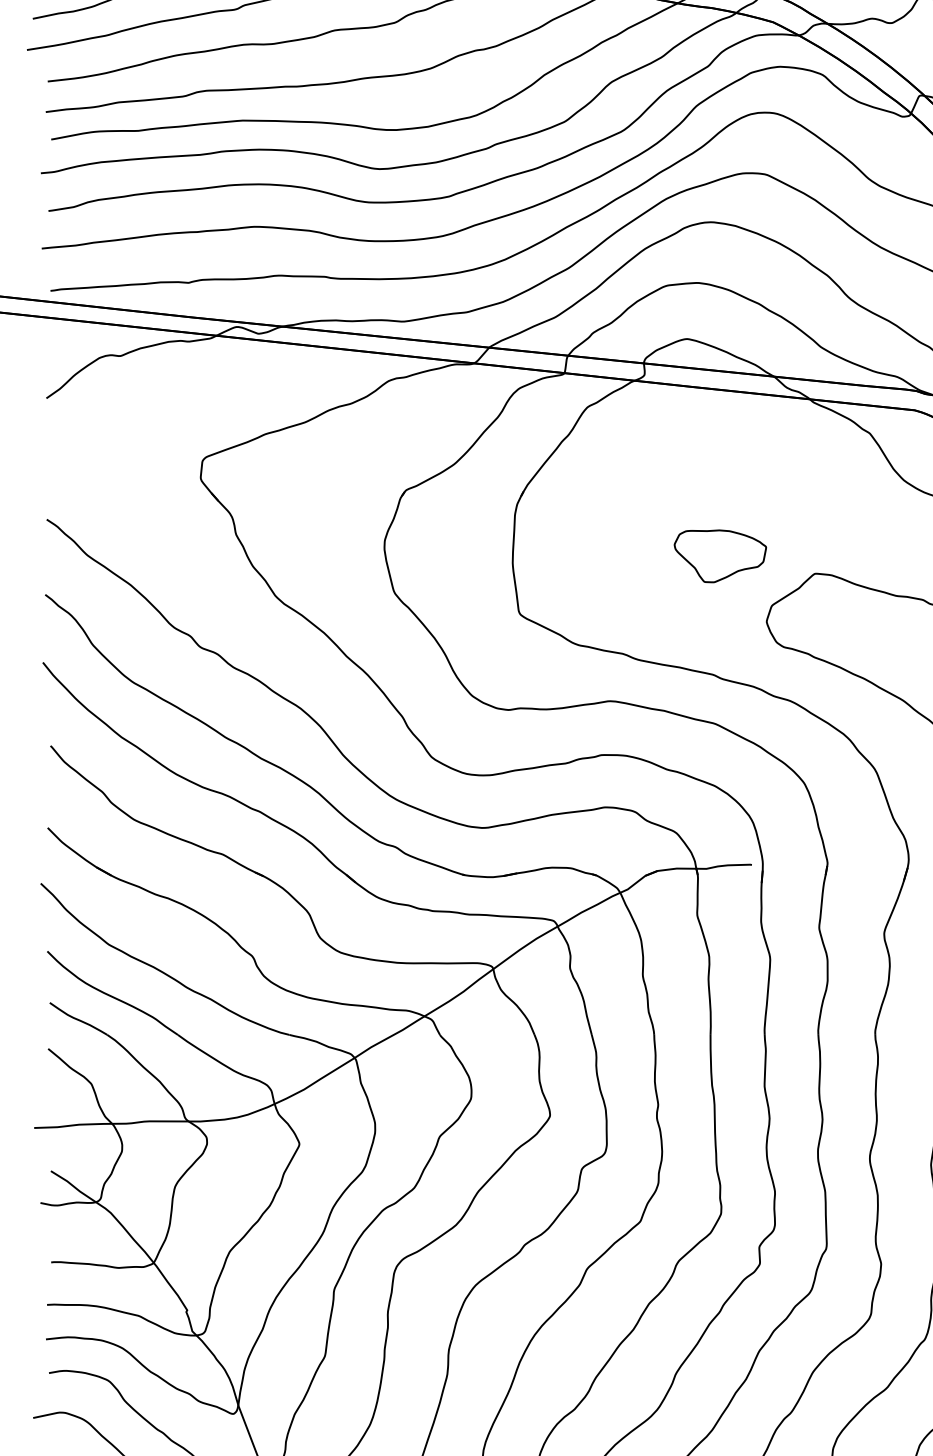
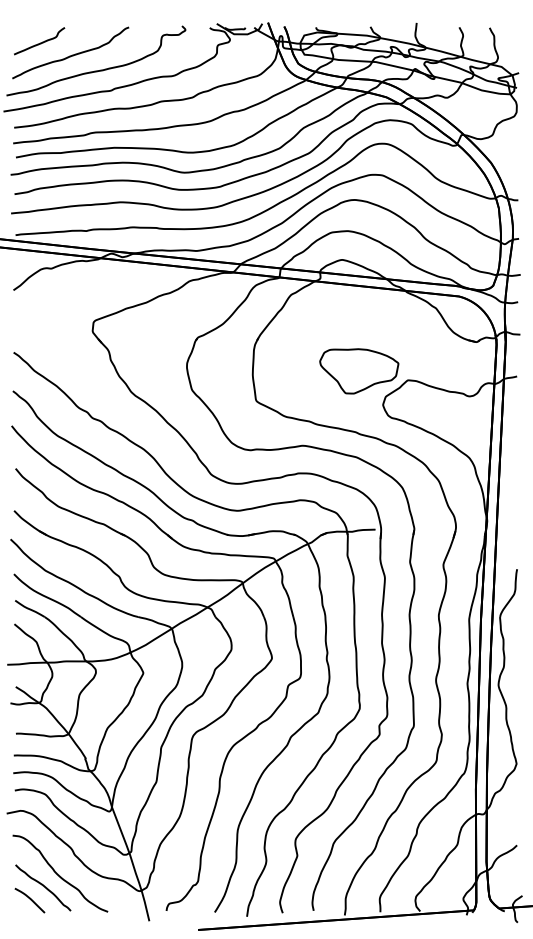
part: (720, 556) -> (359, 371), size x1.67

